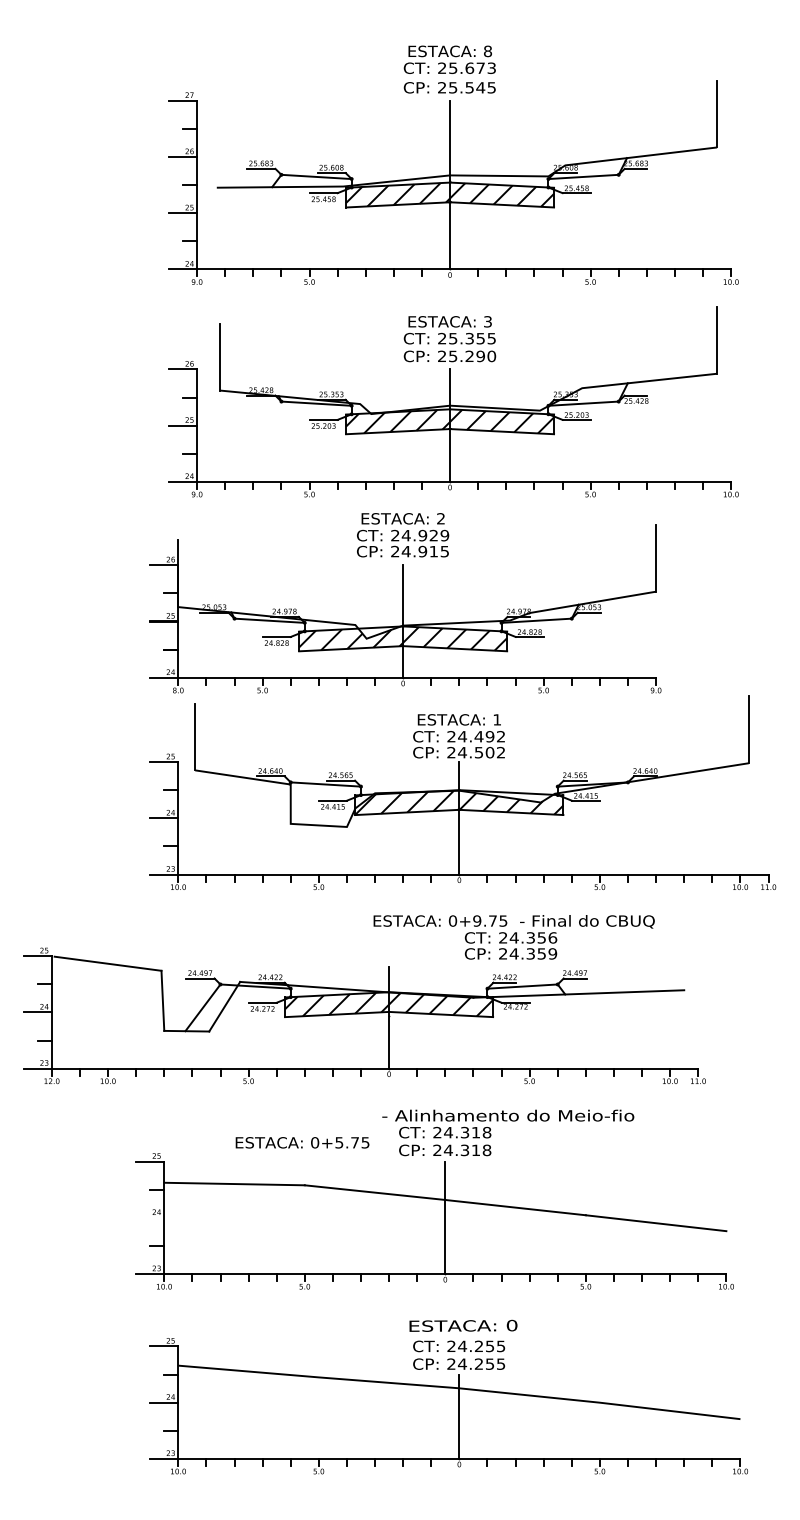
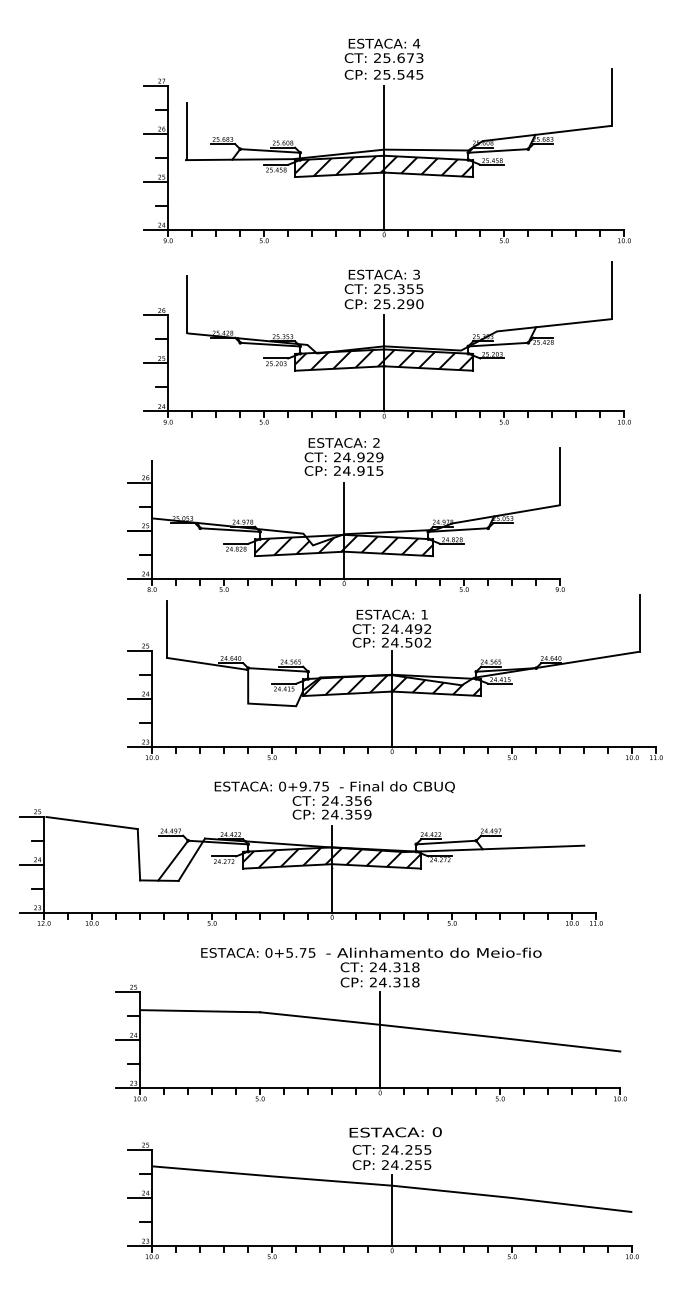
text: (487, 51) -> (416, 43), 8 -> 4
line: (219, 153) -> (187, 130), added
text: (513, 937) -> (334, 800), moved
text: (302, 1142) -> (258, 952), moved
line: (150, 1217) -> (128, 1039), added

